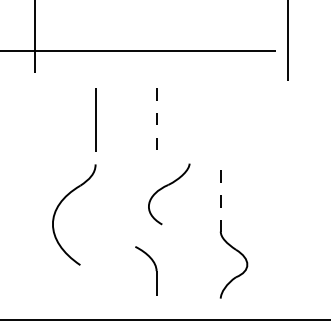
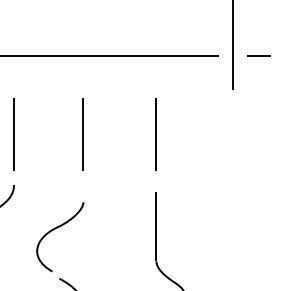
line: (310, 50) -> (258, 55), added
line: (220, 119) -> (156, 133), added
line: (156, 120) -> (83, 134), dashed -> solid
part: (165, 187) -> (56, 229), moved
line: (220, 201) -> (156, 227), dashed -> solid

